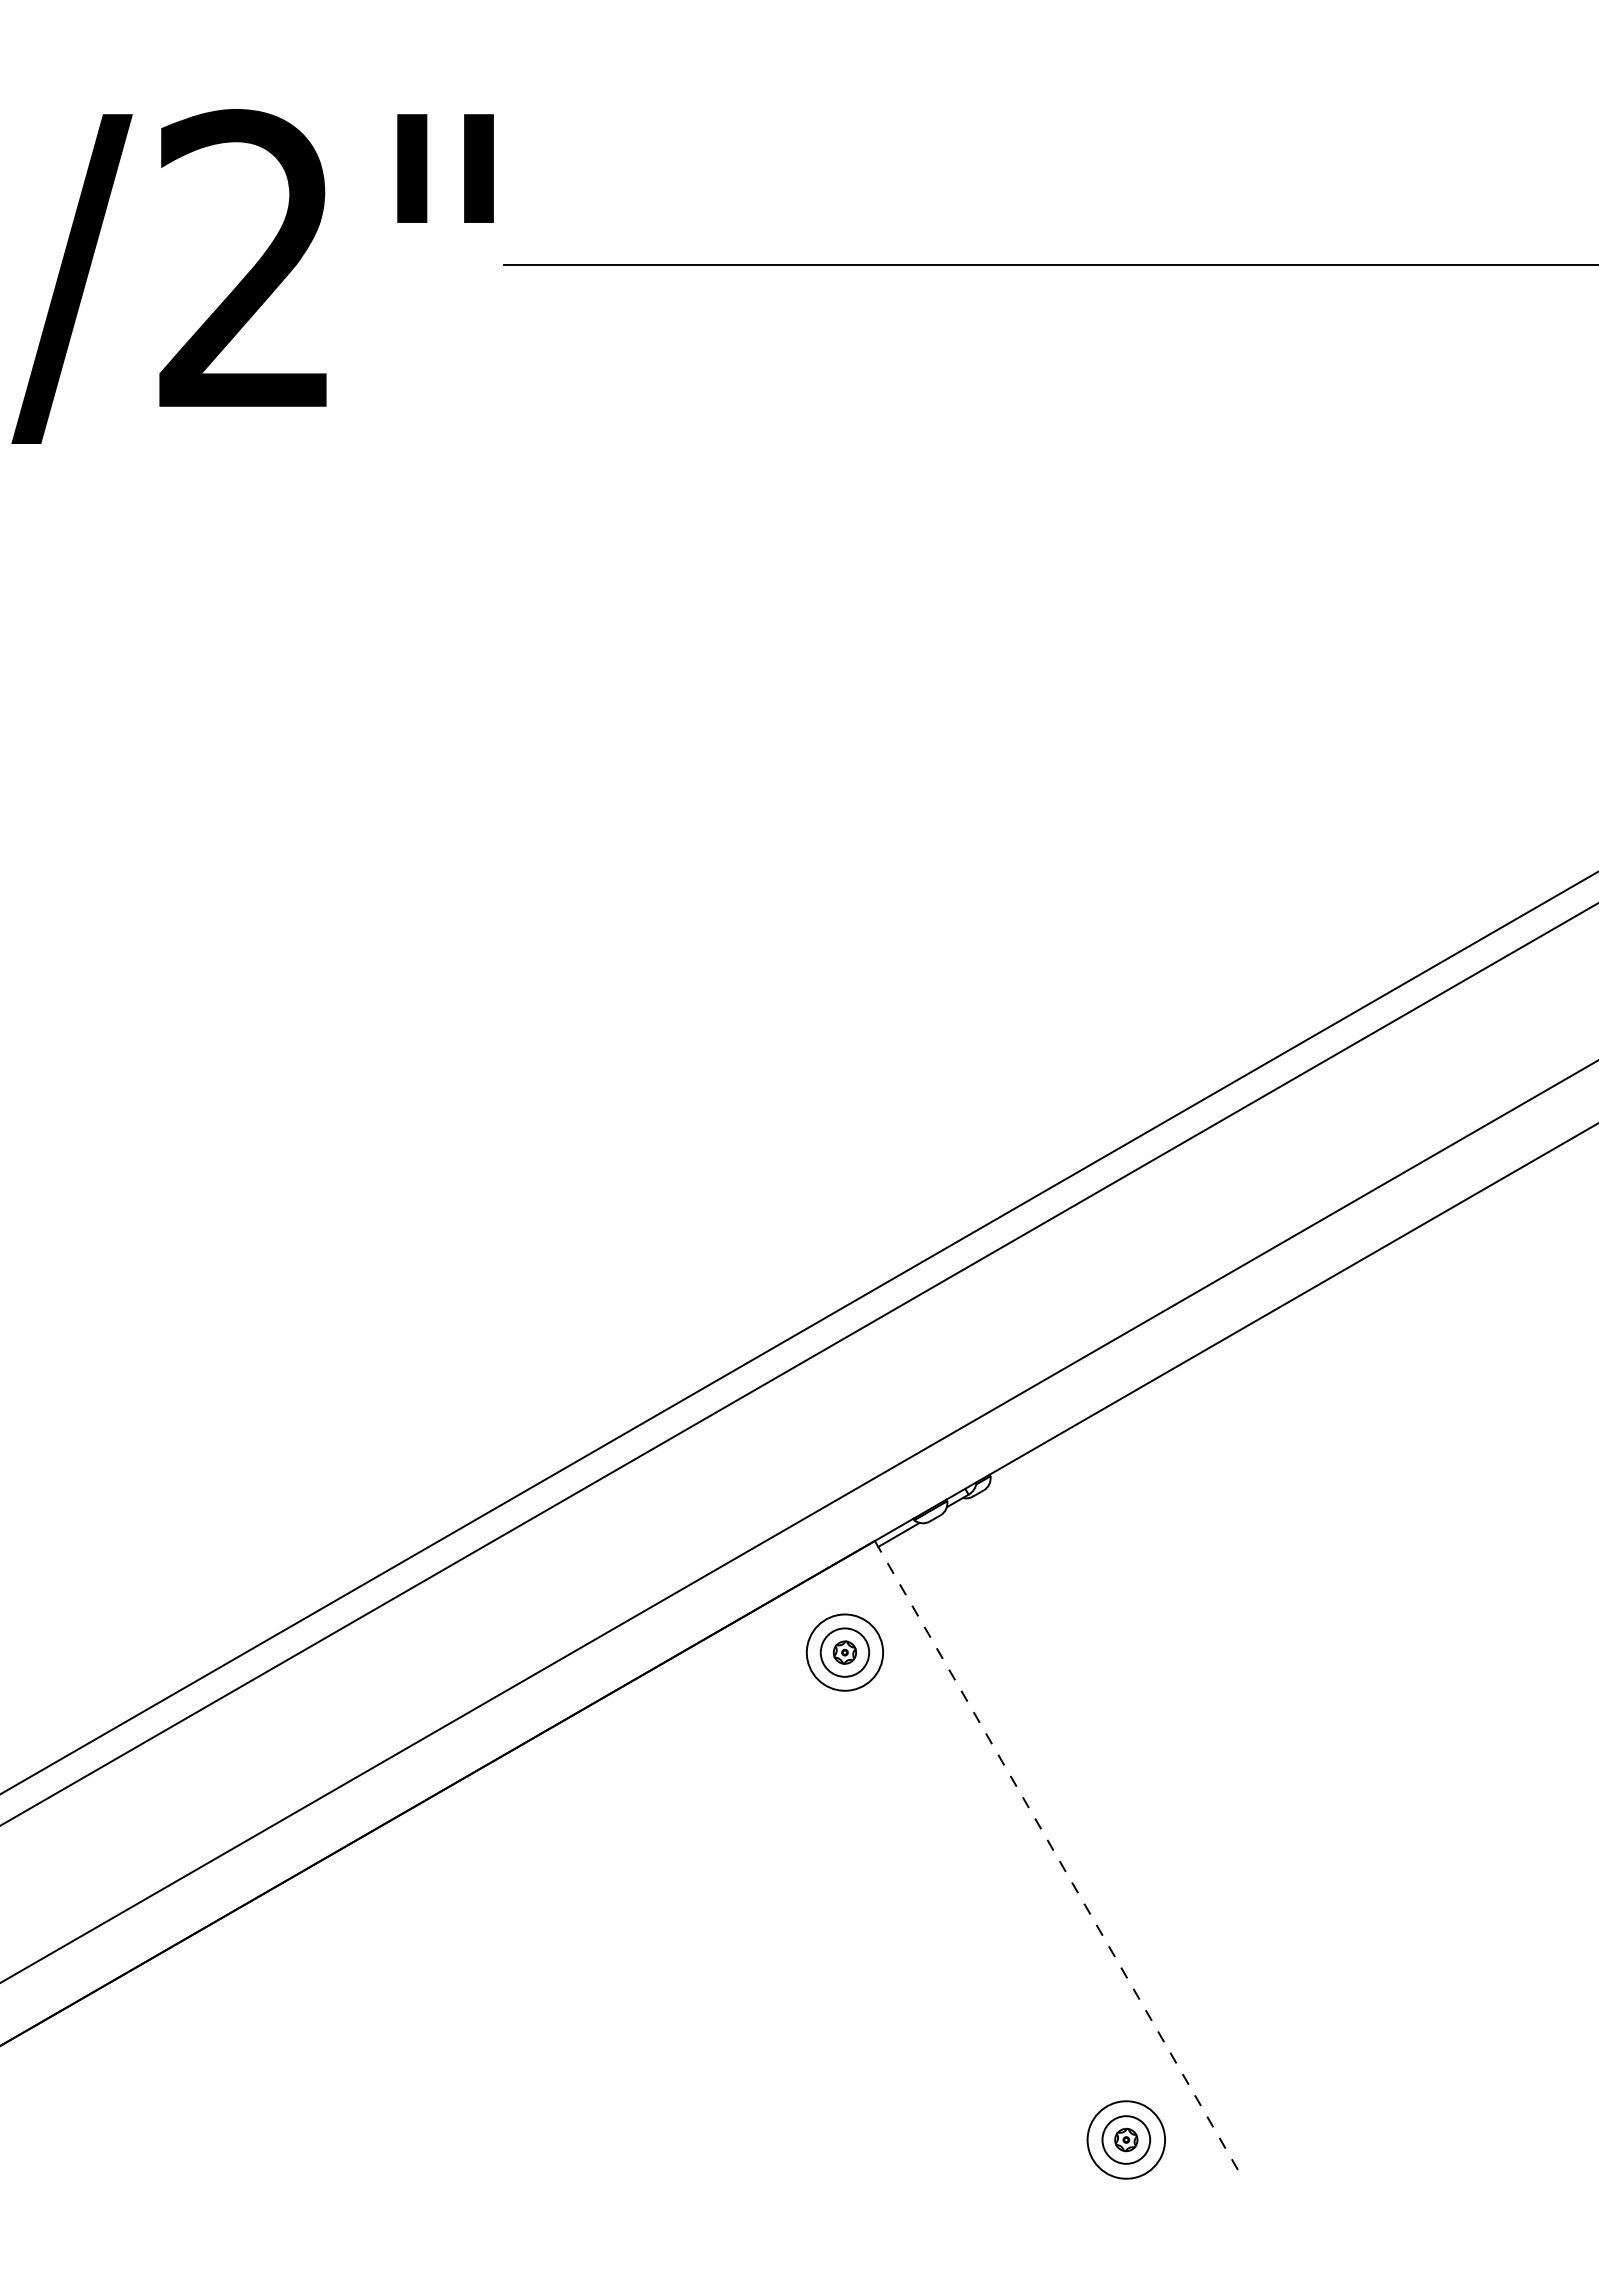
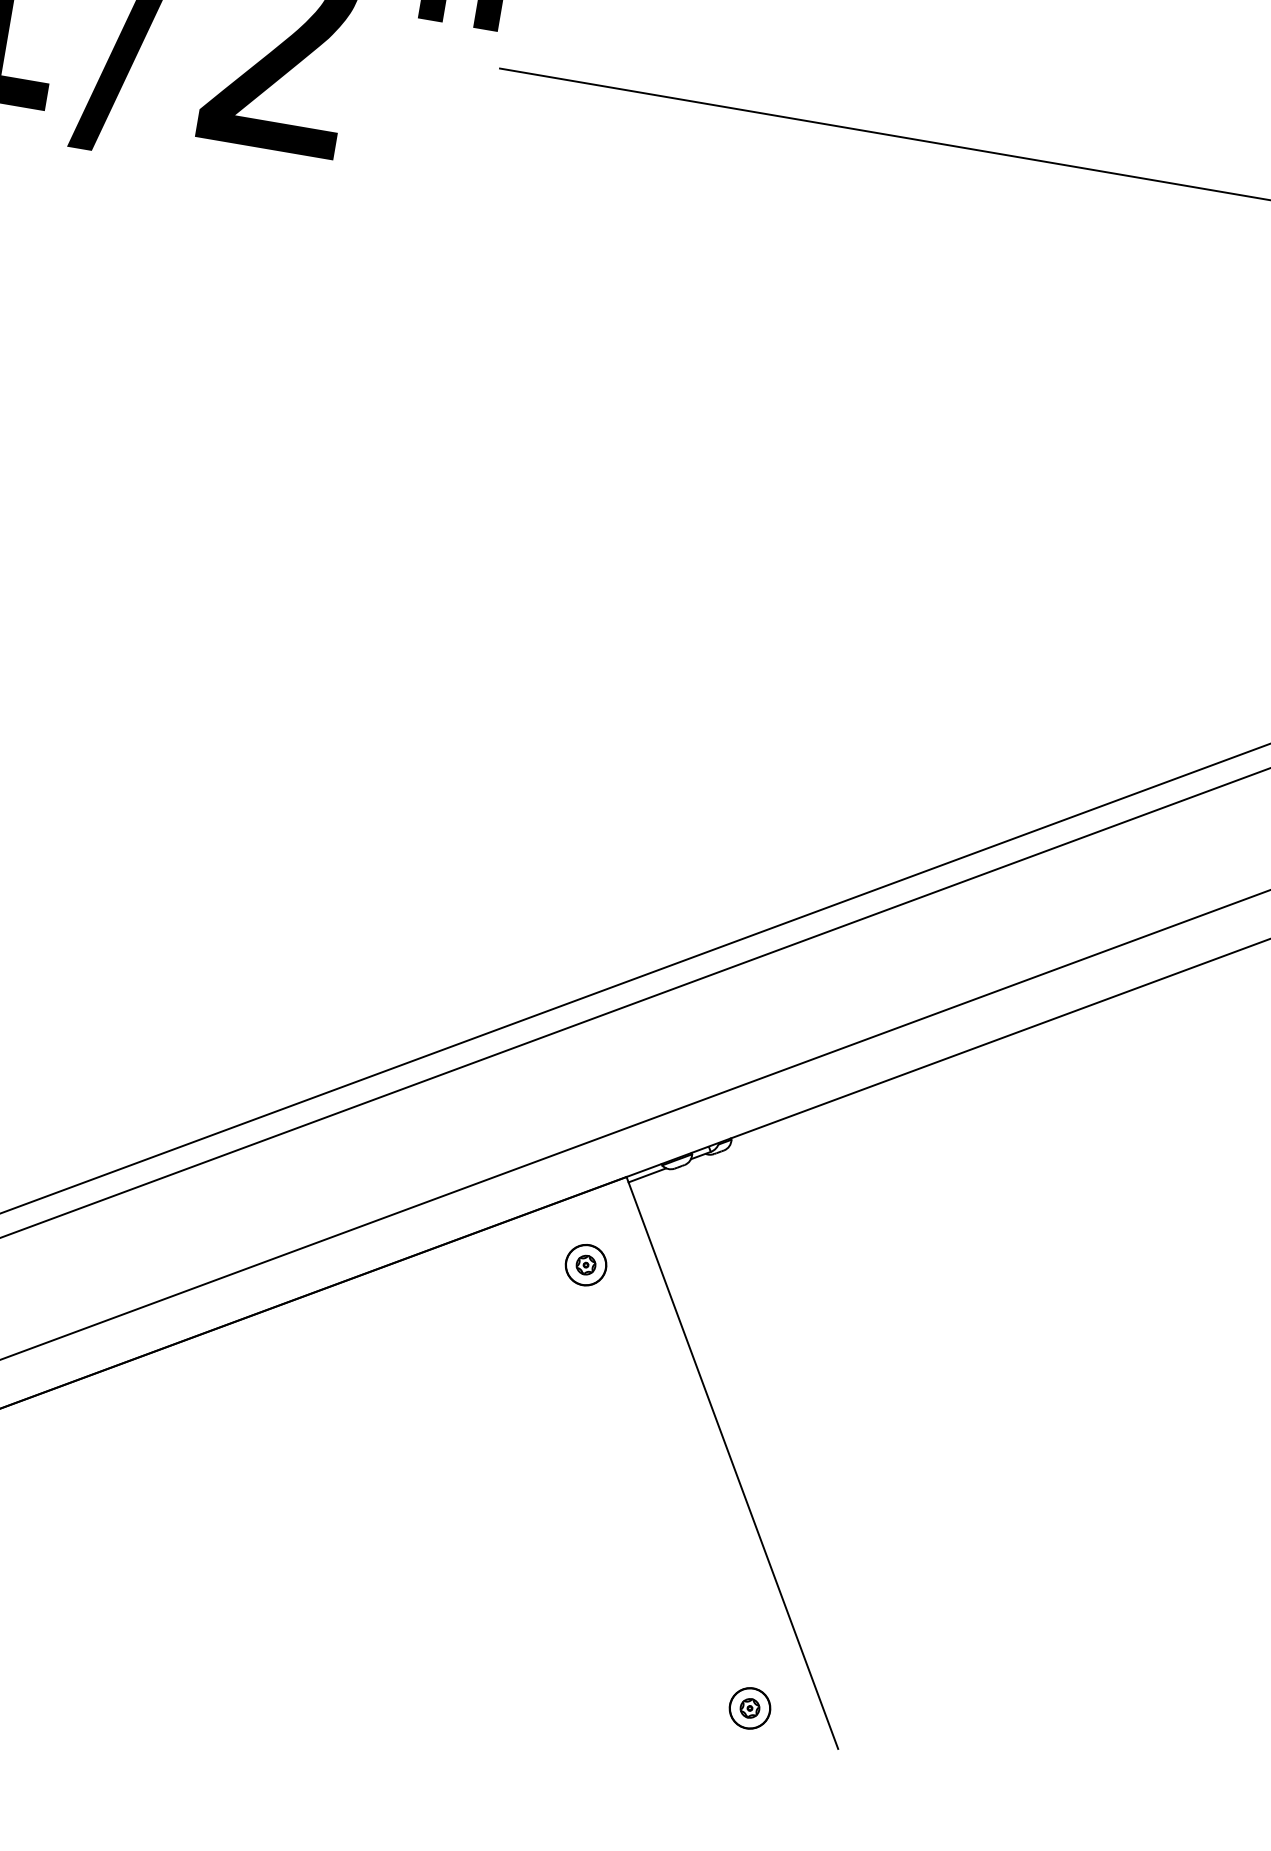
circle: (844, 1652) -> (585, 1264), size x0.62
line: (1056, 1855) -> (732, 1463), dashed -> solid
circle: (1126, 2139) -> (750, 1708), size x0.62

